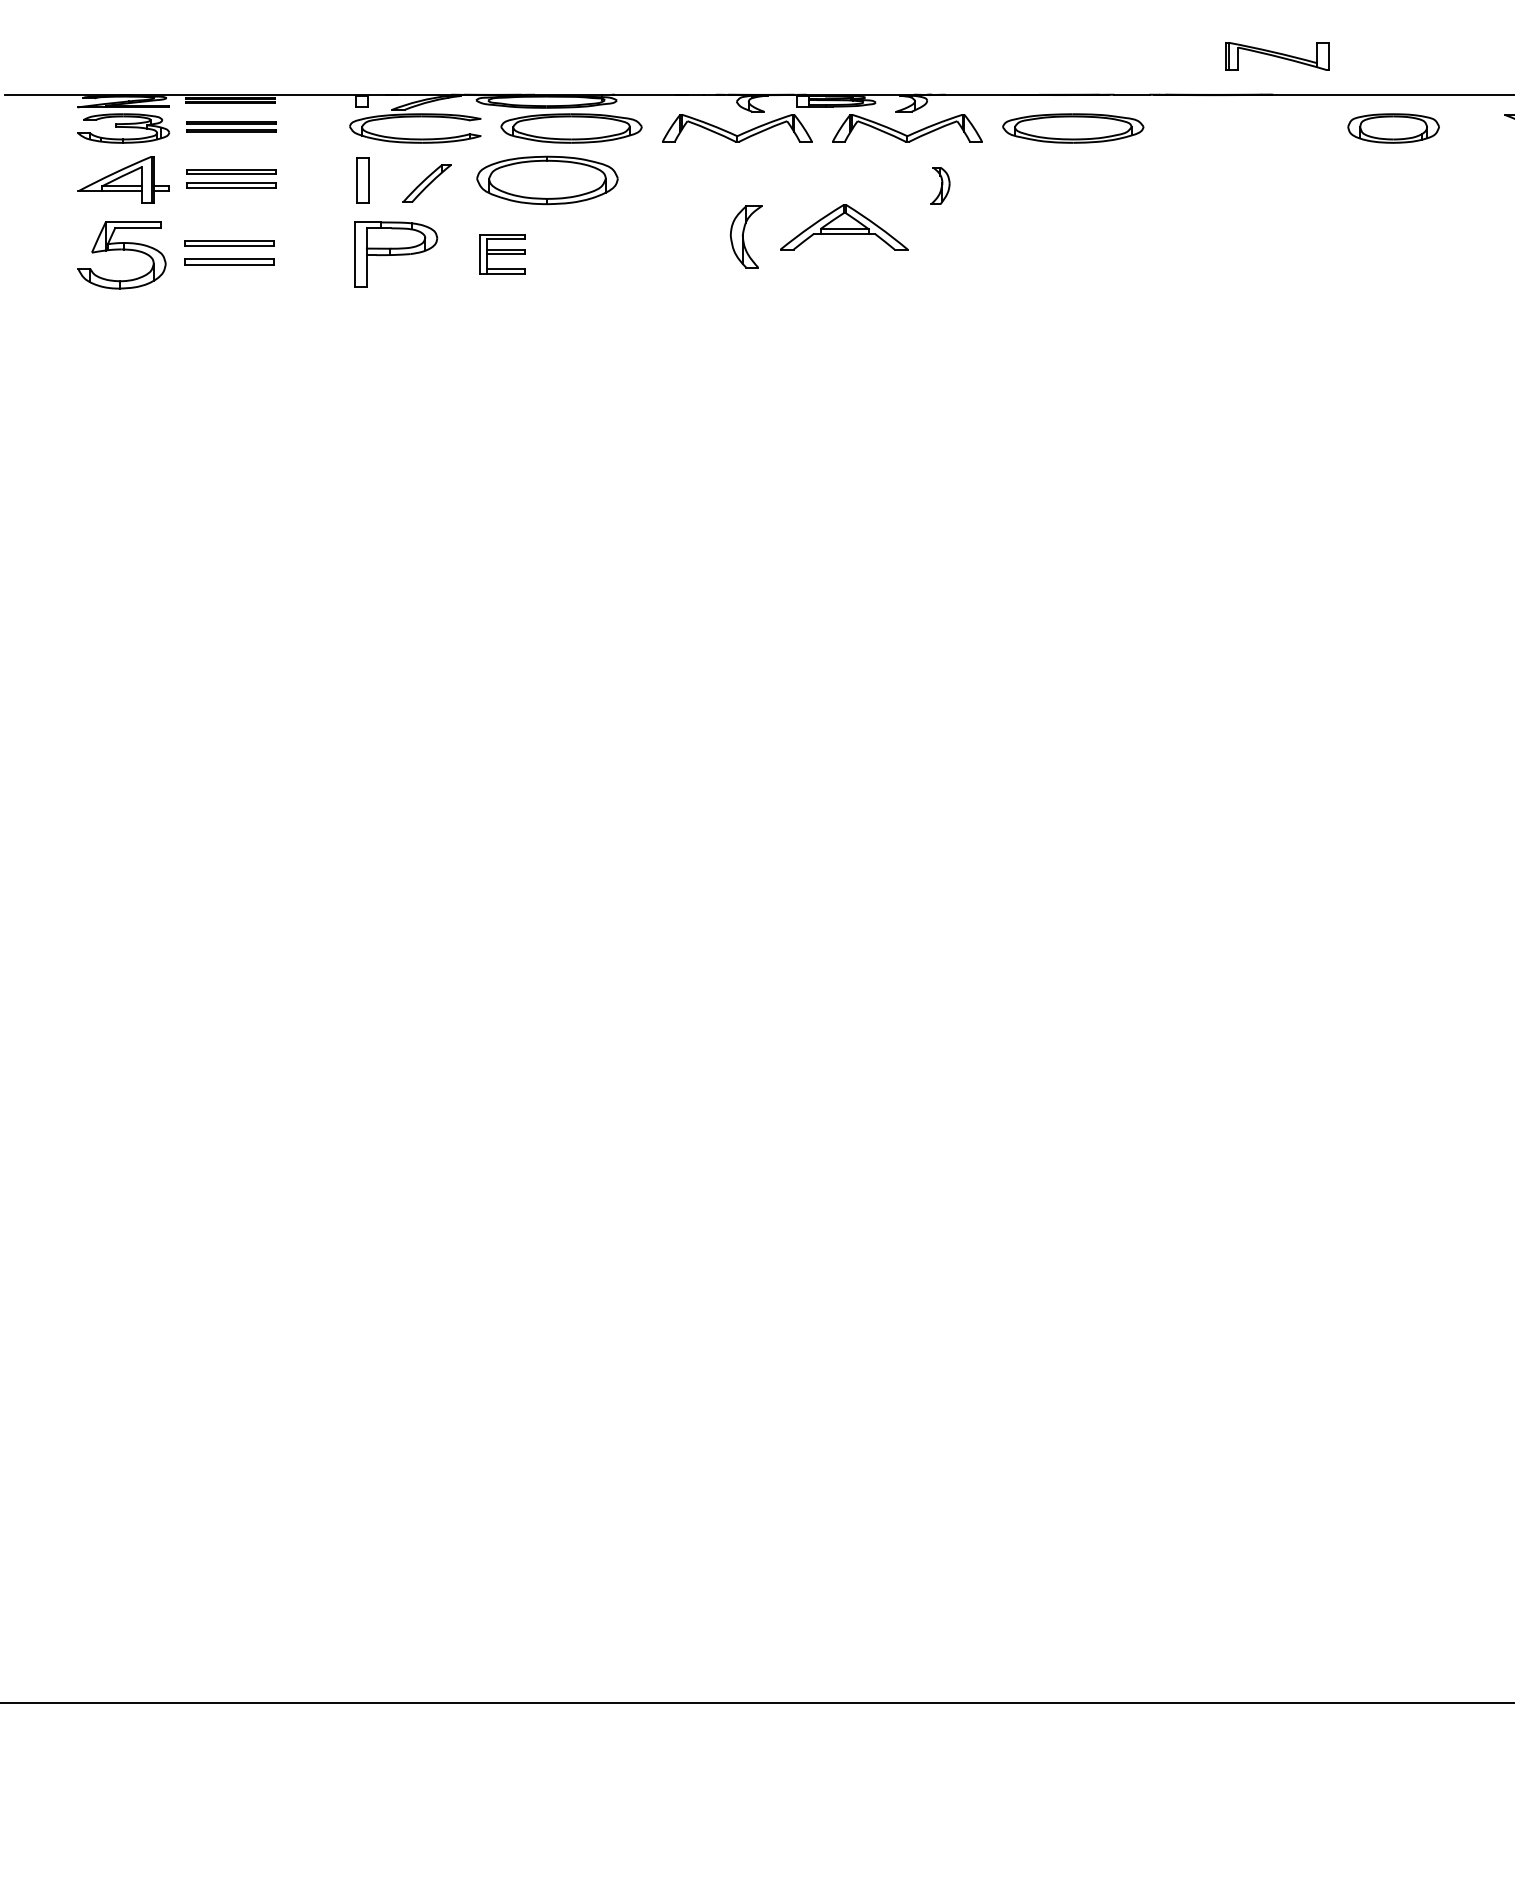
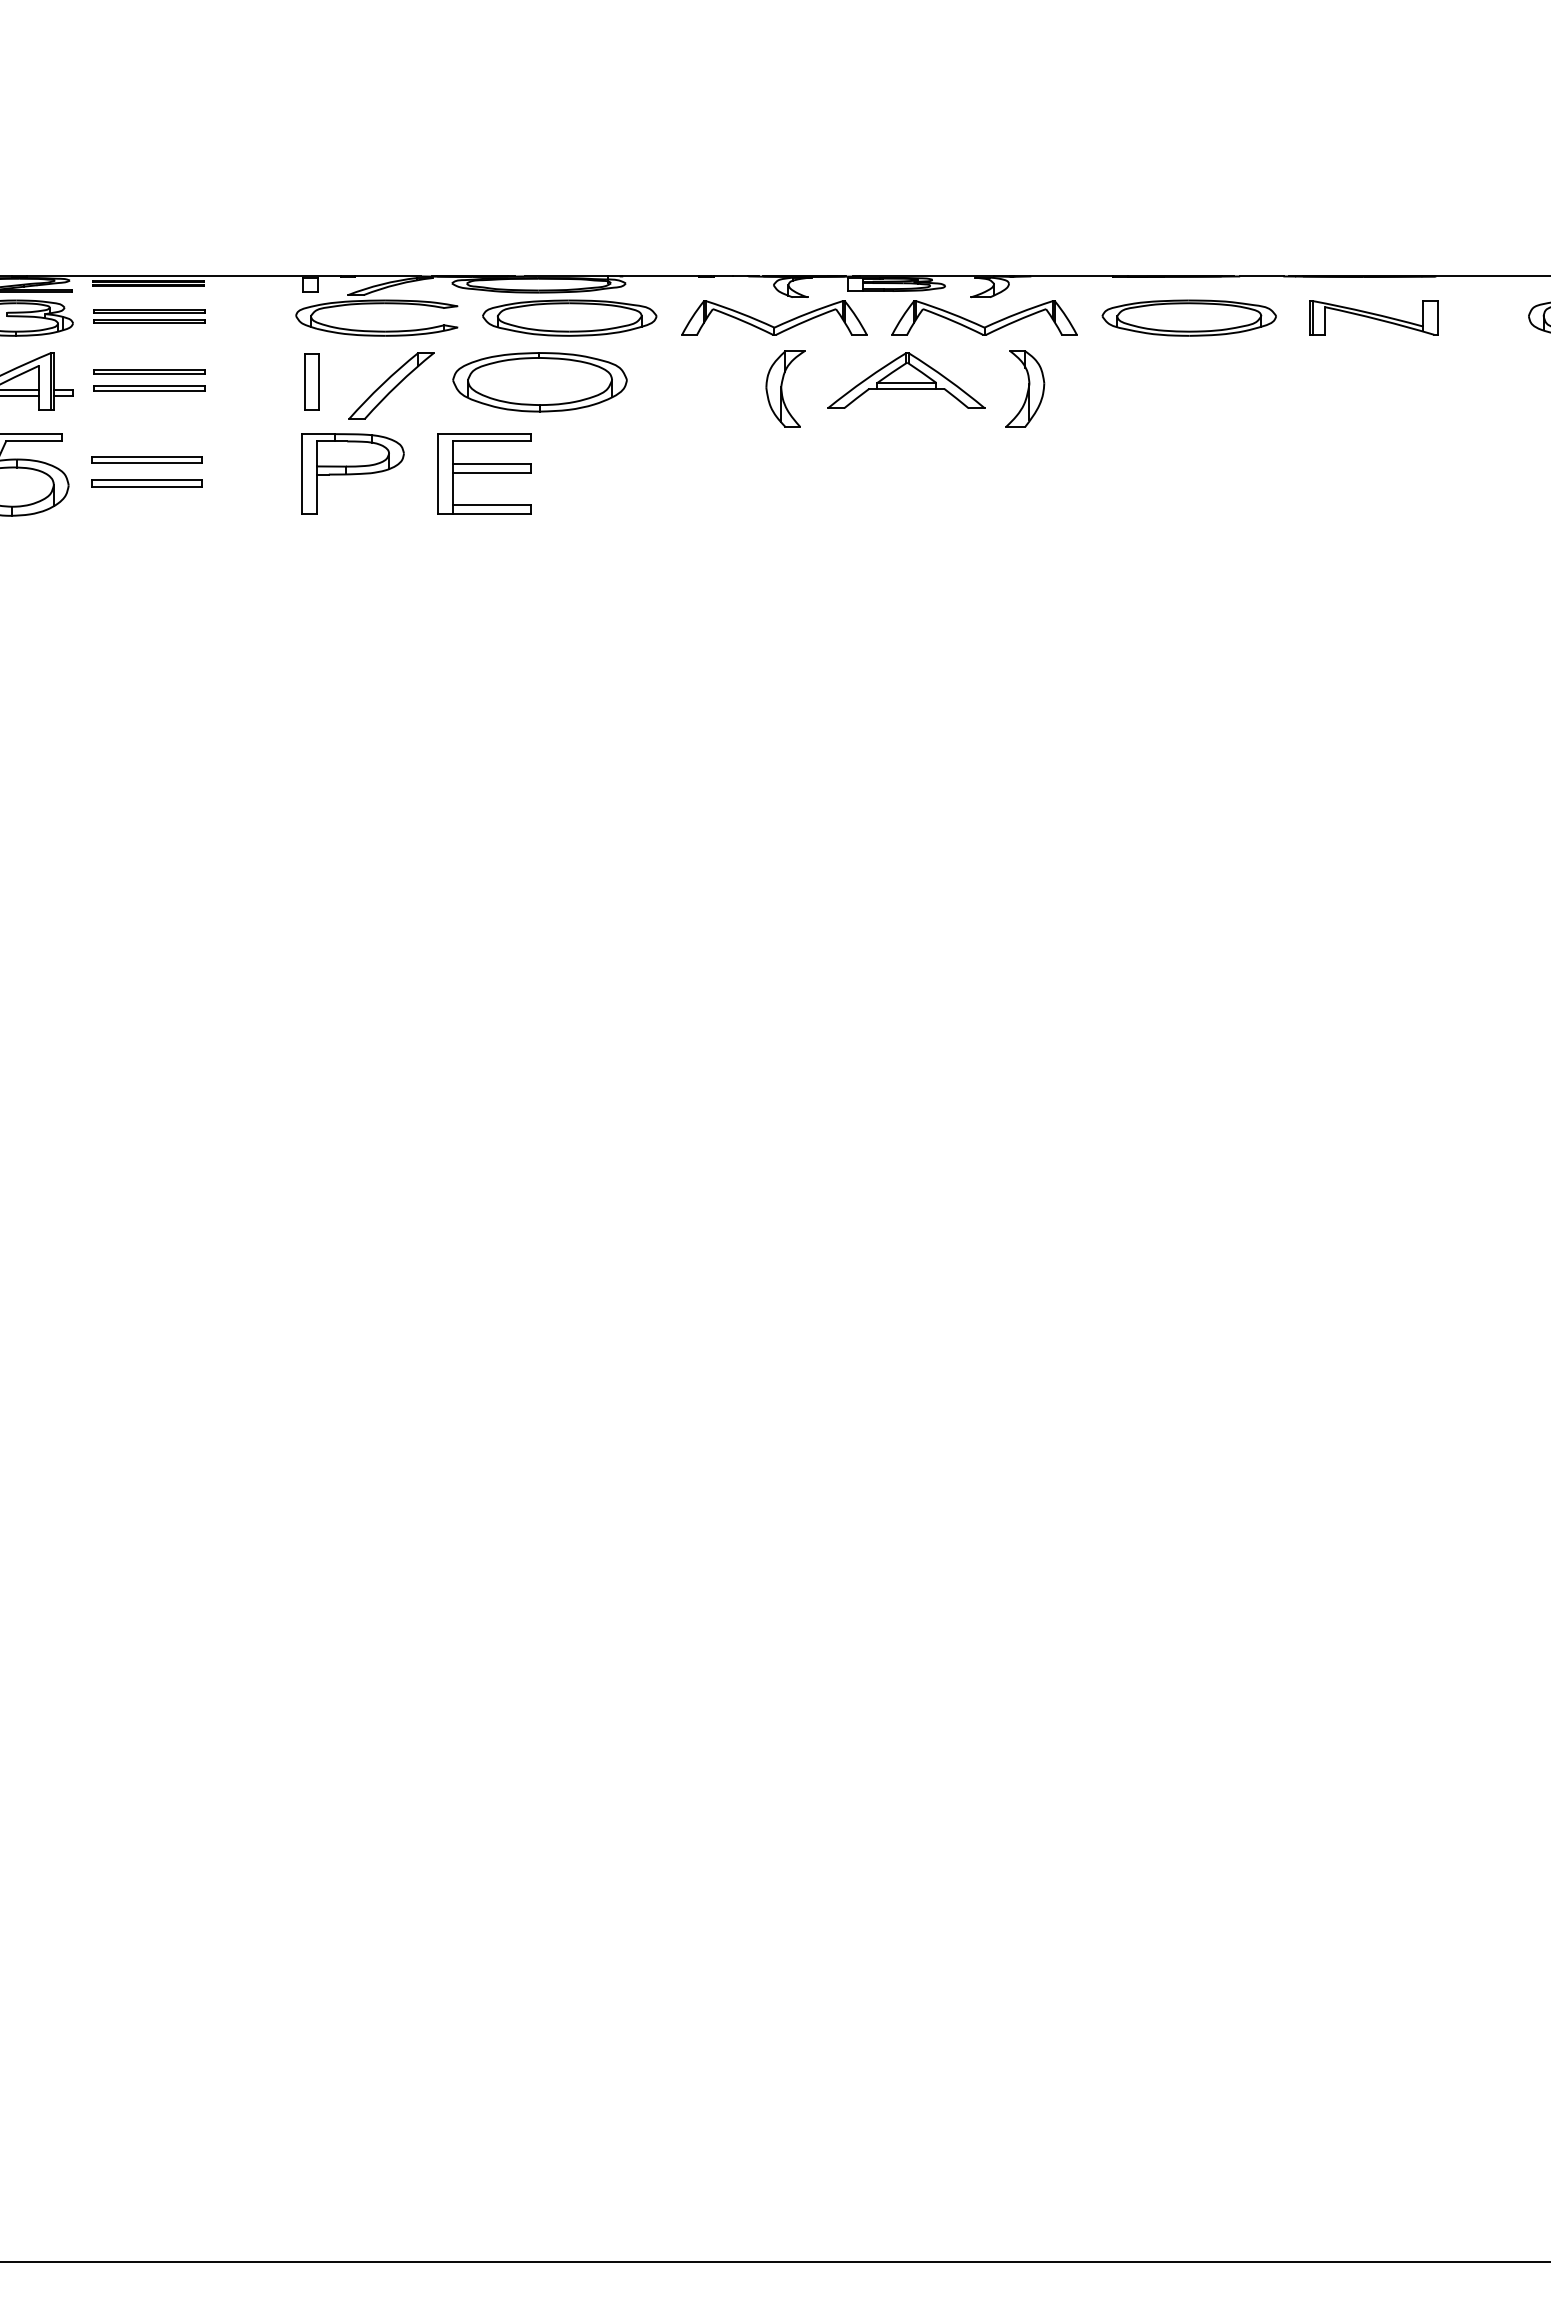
part: (1277, 56) -> (1373, 318), moved
part: (427, 183) -> (391, 386), size x1.43
part: (940, 185) -> (1025, 388), size x1.67
part: (844, 227) -> (906, 381), moved
part: (745, 236) -> (784, 388), moved
part: (502, 254) -> (484, 473), size x1.67

